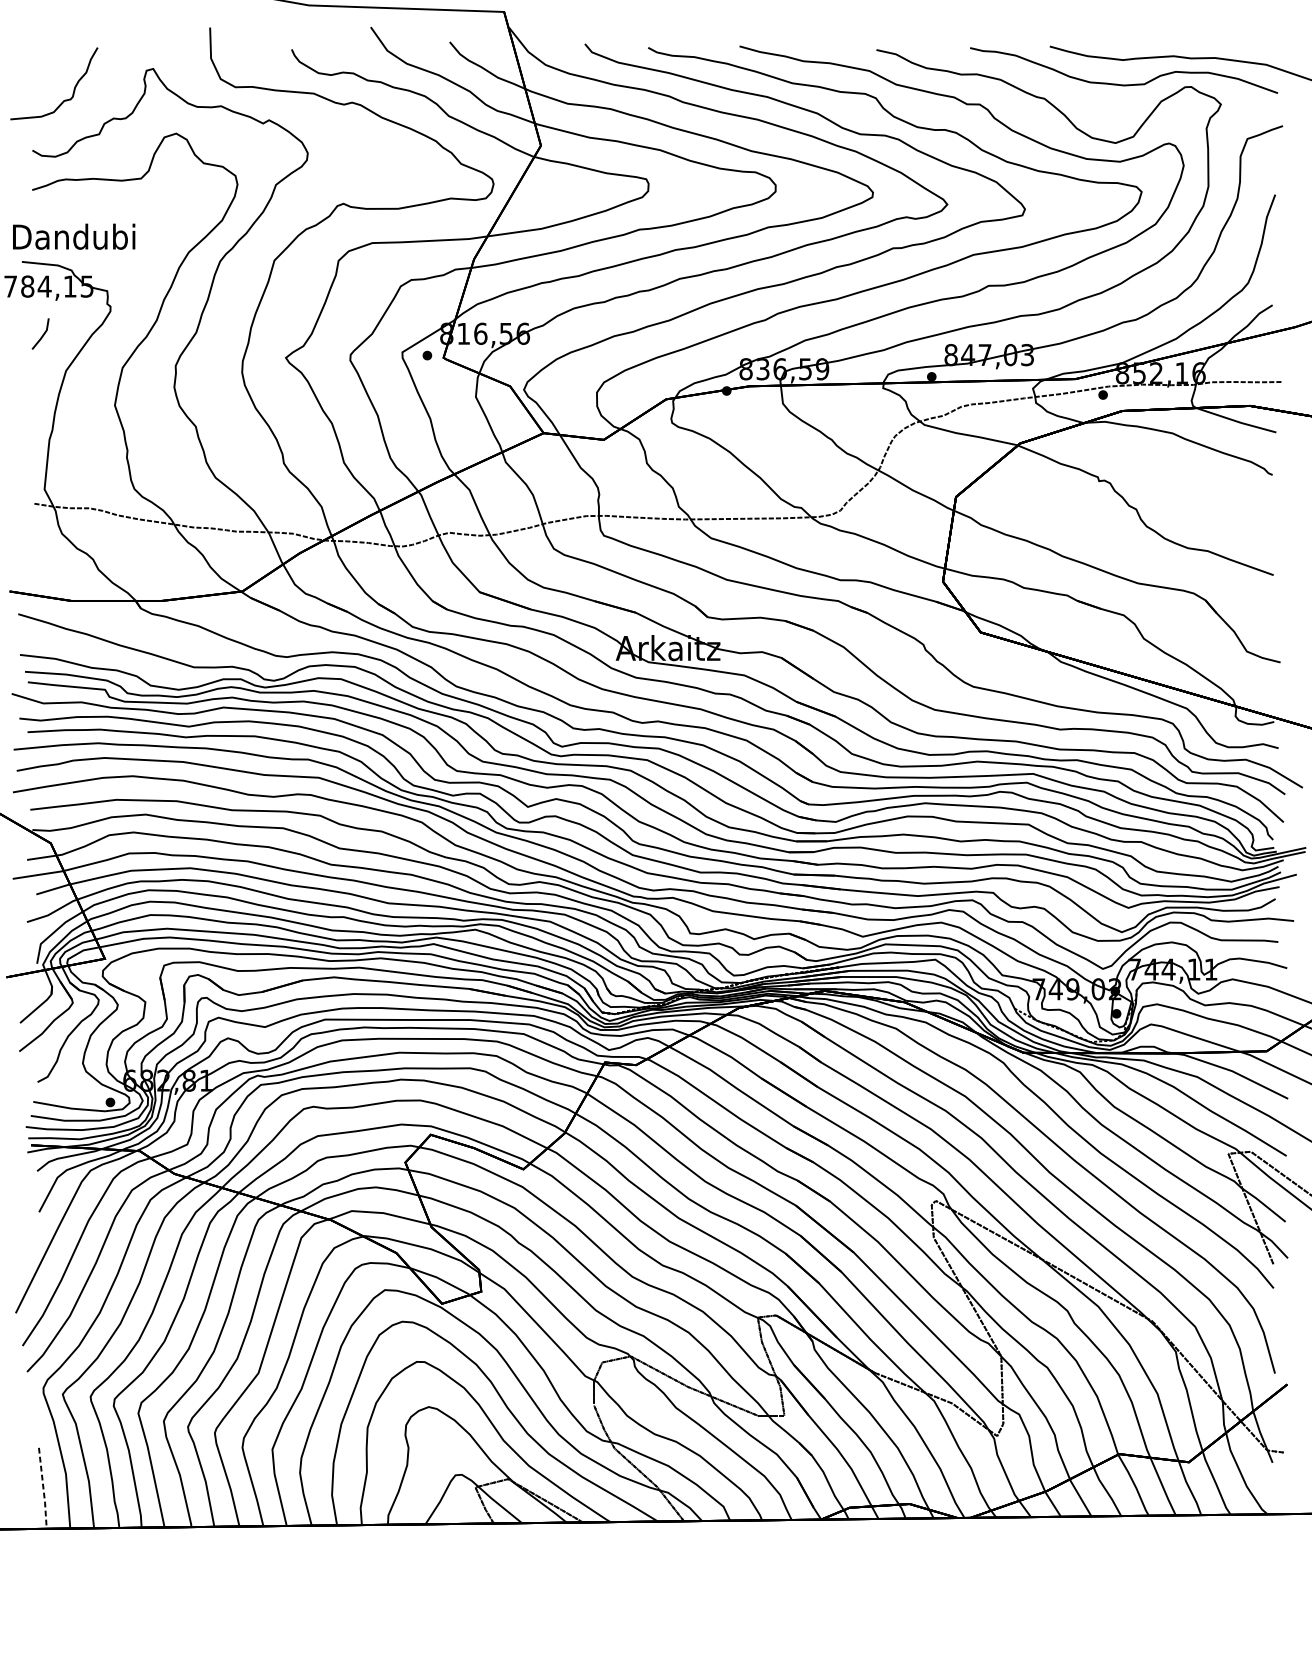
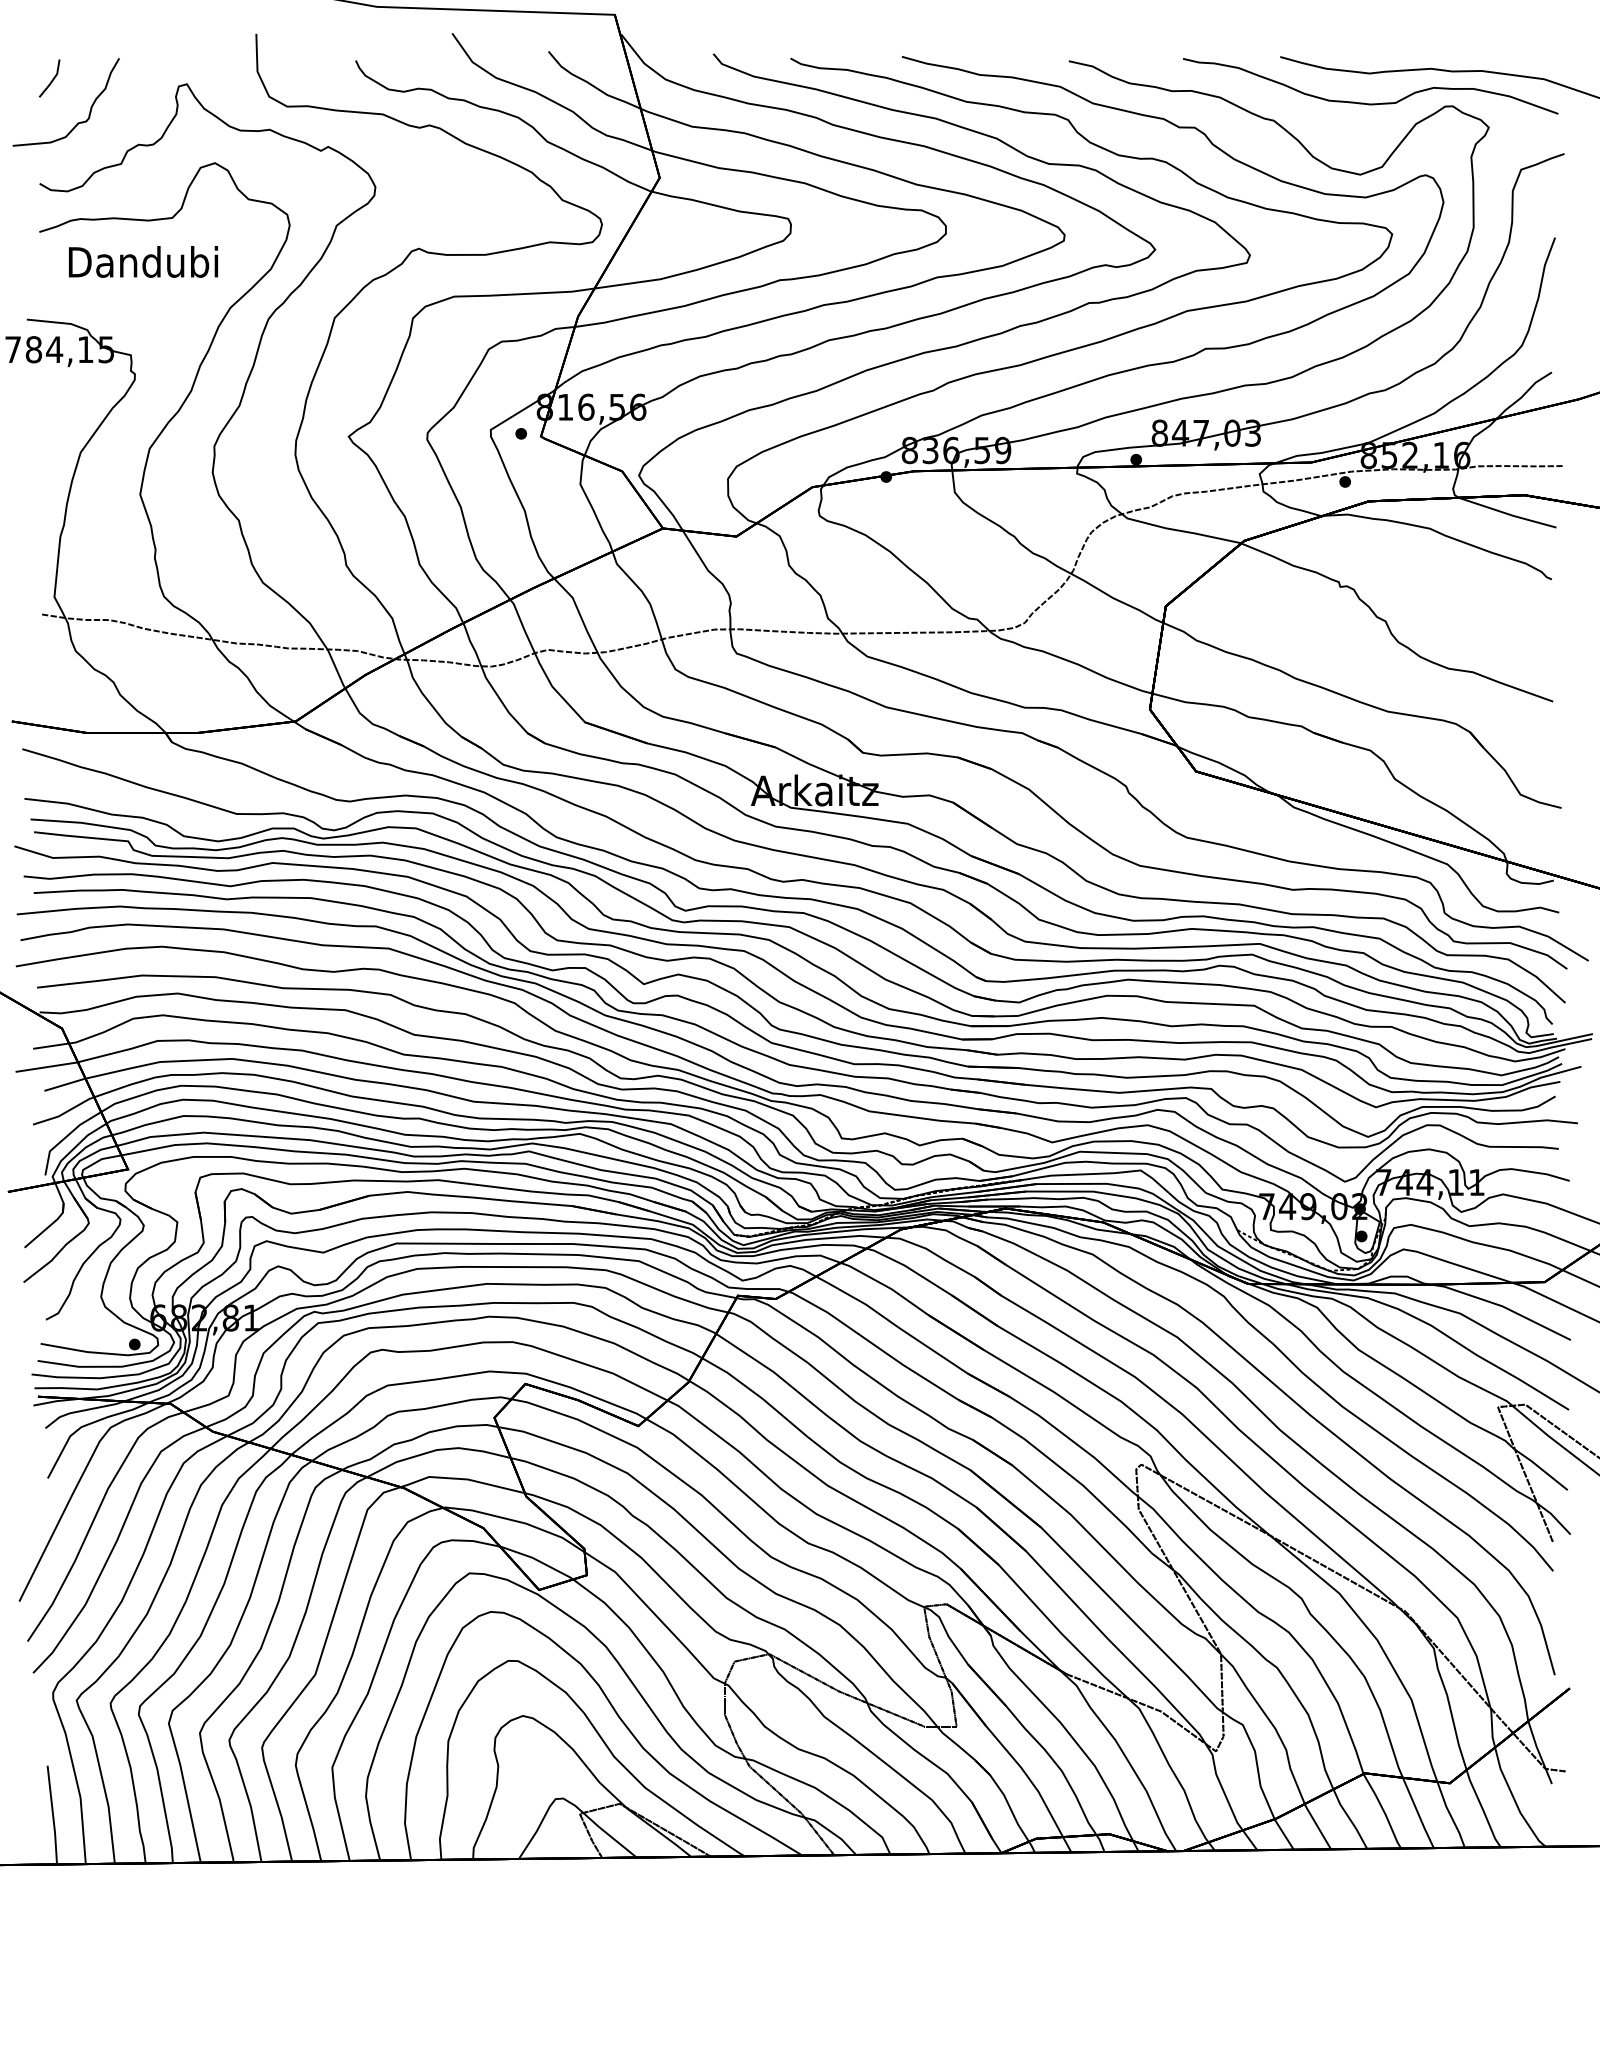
text: (74, 236) -> (143, 261), moved
line: (42, 335) -> (51, 80), moved
line: (43, 1489) -> (53, 1816), dashed -> solid

